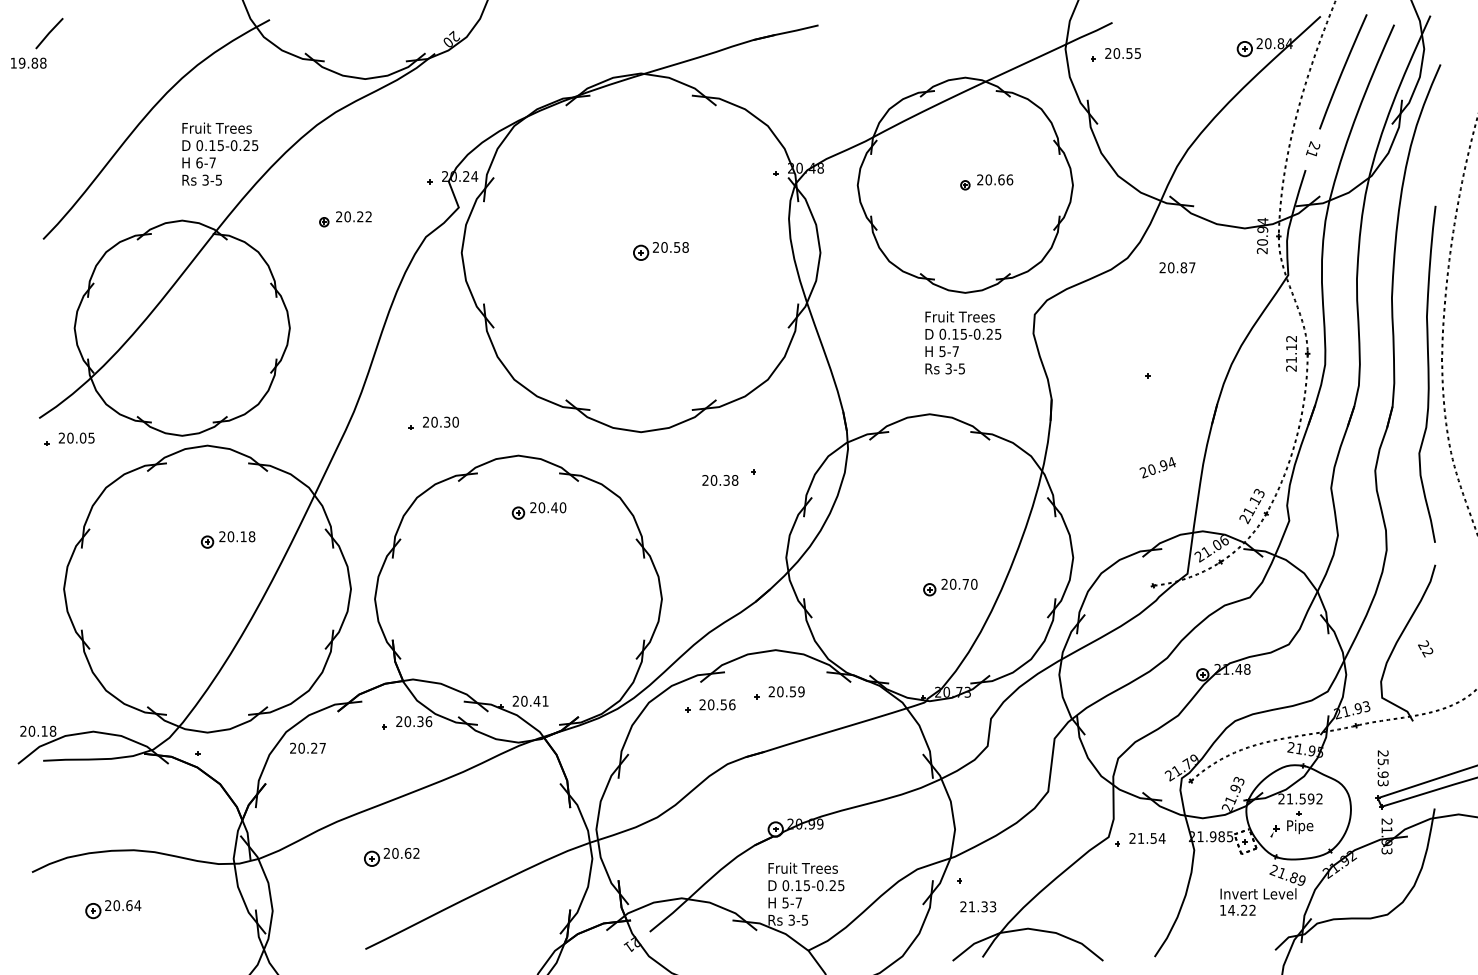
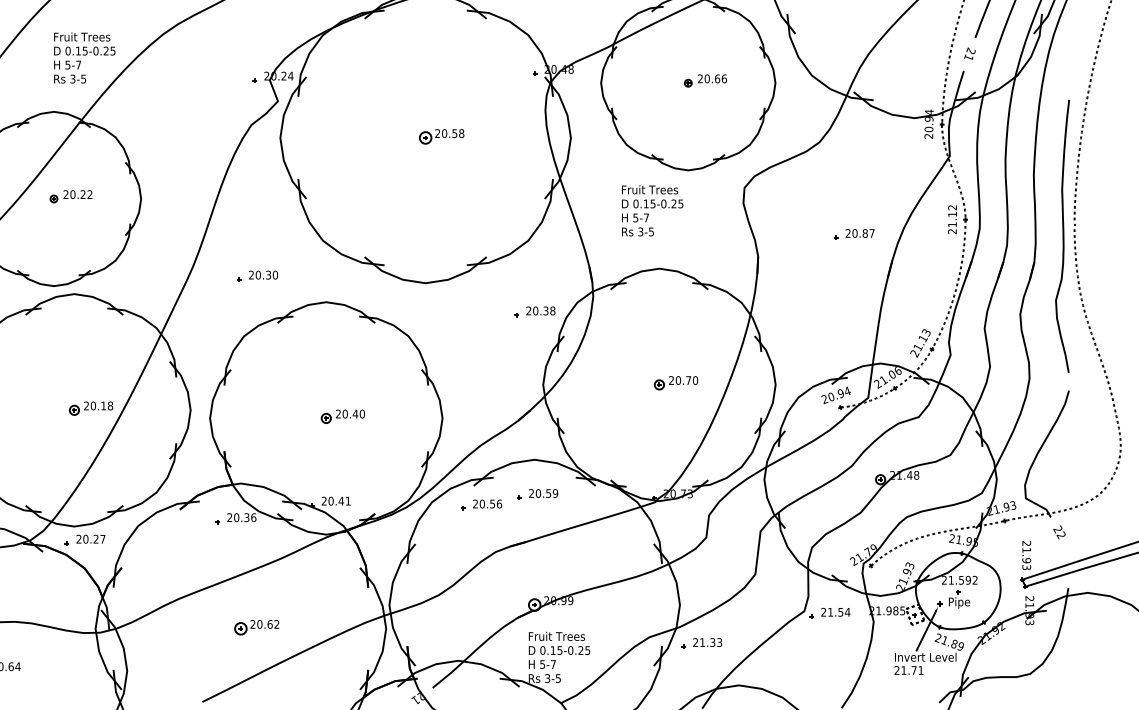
text: (199, 162) -> (67, 64), 6-7 -> 5-7
part: (345, 219) -> (71, 196), moved
text: (1177, 267) -> (860, 233), moved
text: (963, 342) -> (652, 210), moved
text: (1157, 467) -> (835, 395), moved
text: (720, 480) -> (540, 311), moved
part: (538, 510) -> (342, 416), moved
part: (227, 539) -> (90, 408), moved
part: (950, 587) -> (676, 383), moved
text: (1425, 648) -> (1059, 532), moved
text: (307, 747) -> (90, 538), moved
text: (1382, 762) -> (1026, 550), 25.93 -> 21.93
part: (391, 857) -> (256, 627), moved
line: (1259, 861) -> (926, 630), added
text: (978, 906) -> (707, 642), moved
text: (1237, 909) -> (908, 669), 14.22 -> 21.71

